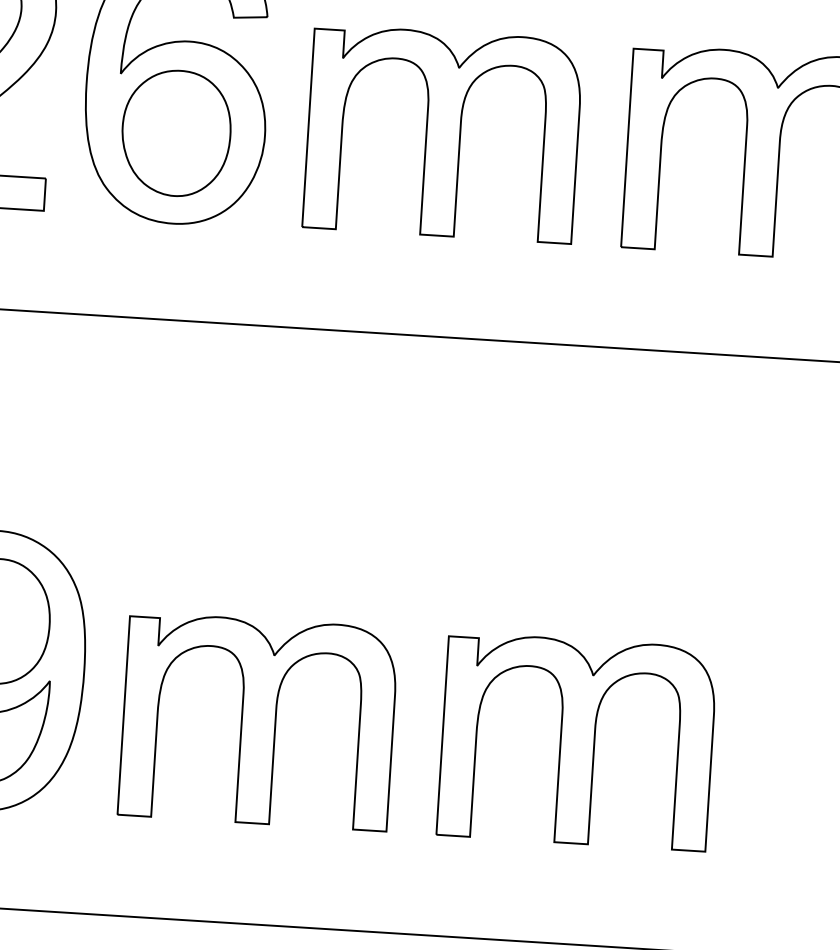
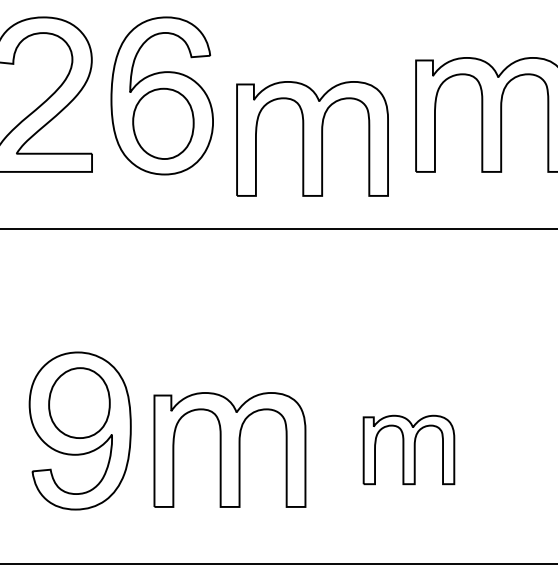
part: (442, 133) -> (312, 138), moved
part: (576, 740) -> (408, 449), size x0.6

